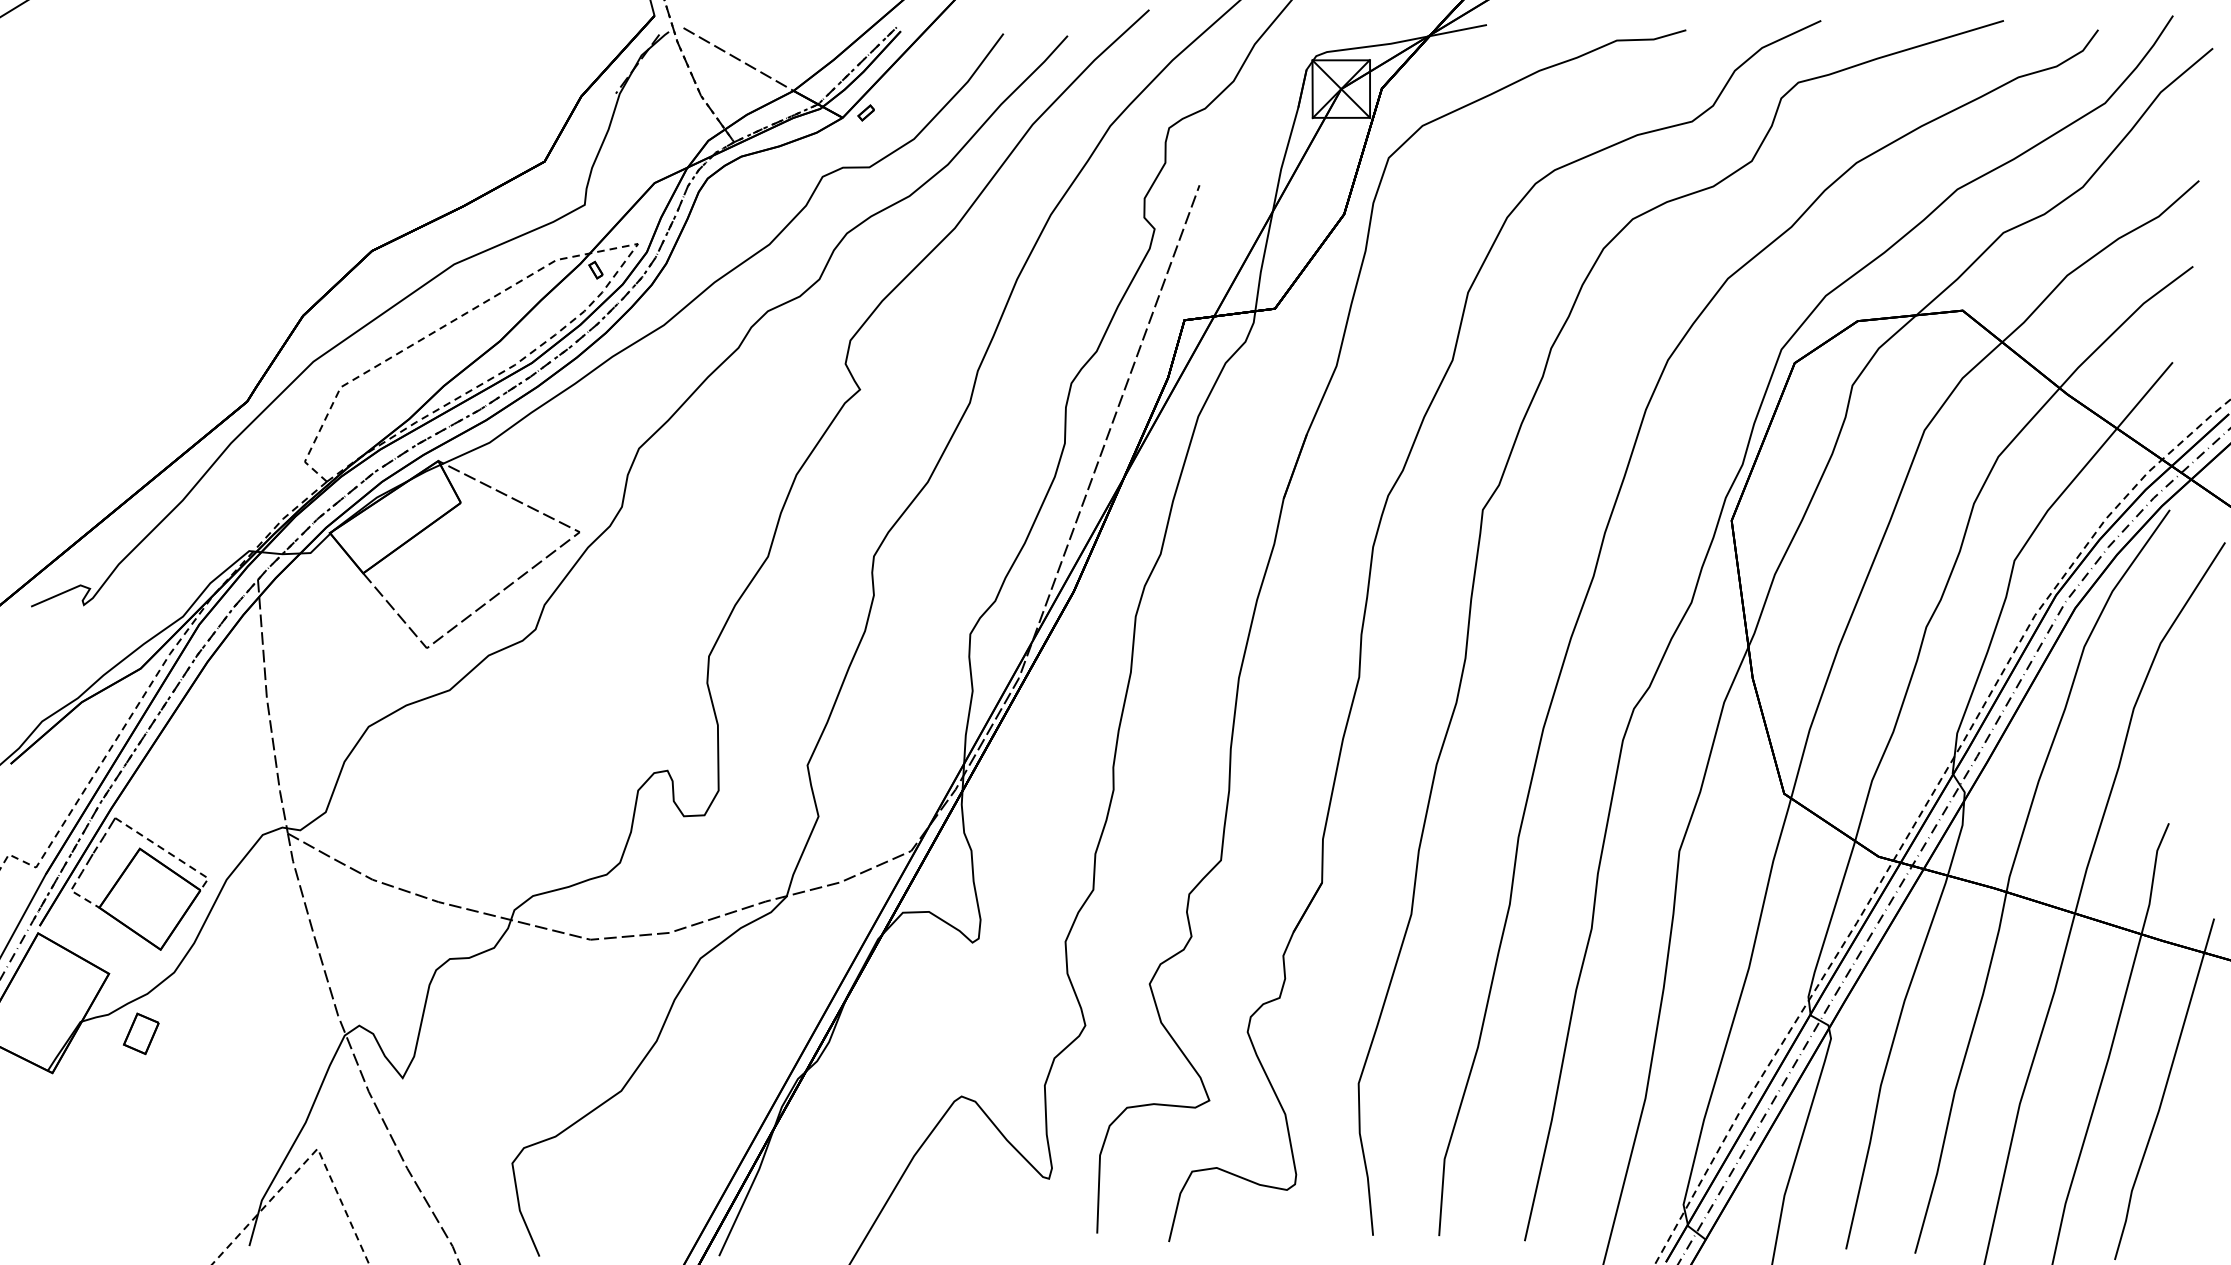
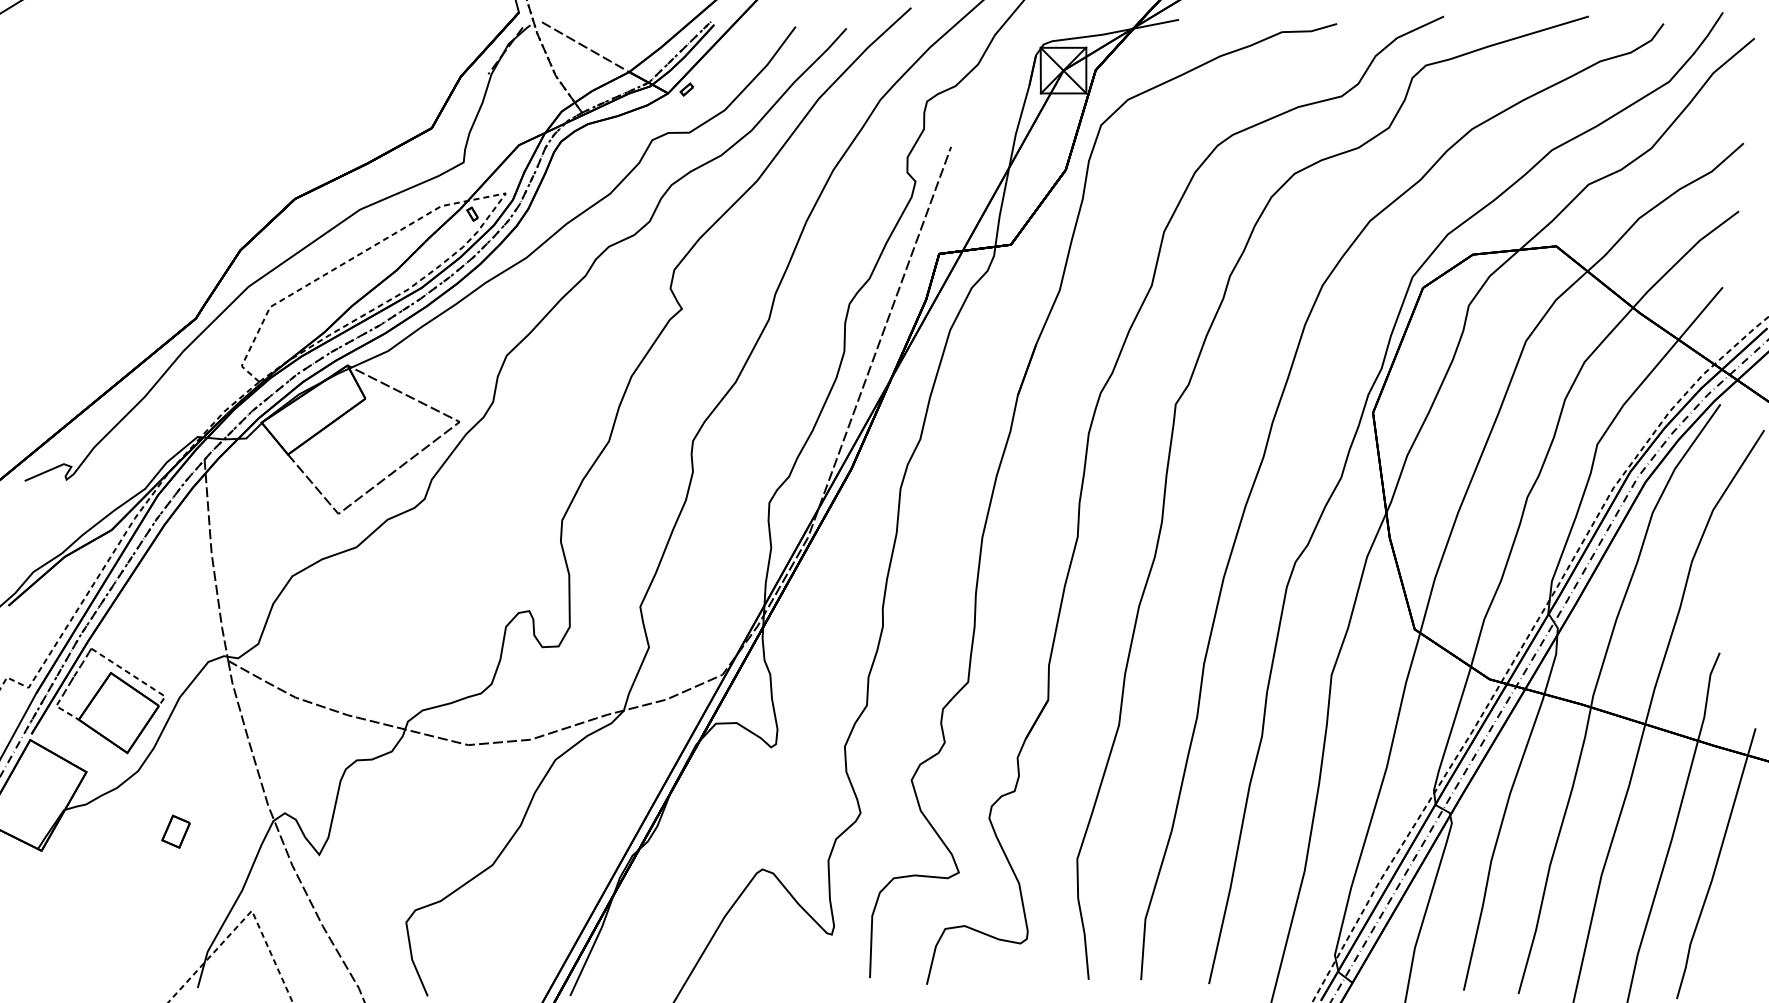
part: (140, 1033) -> (175, 831), moved

